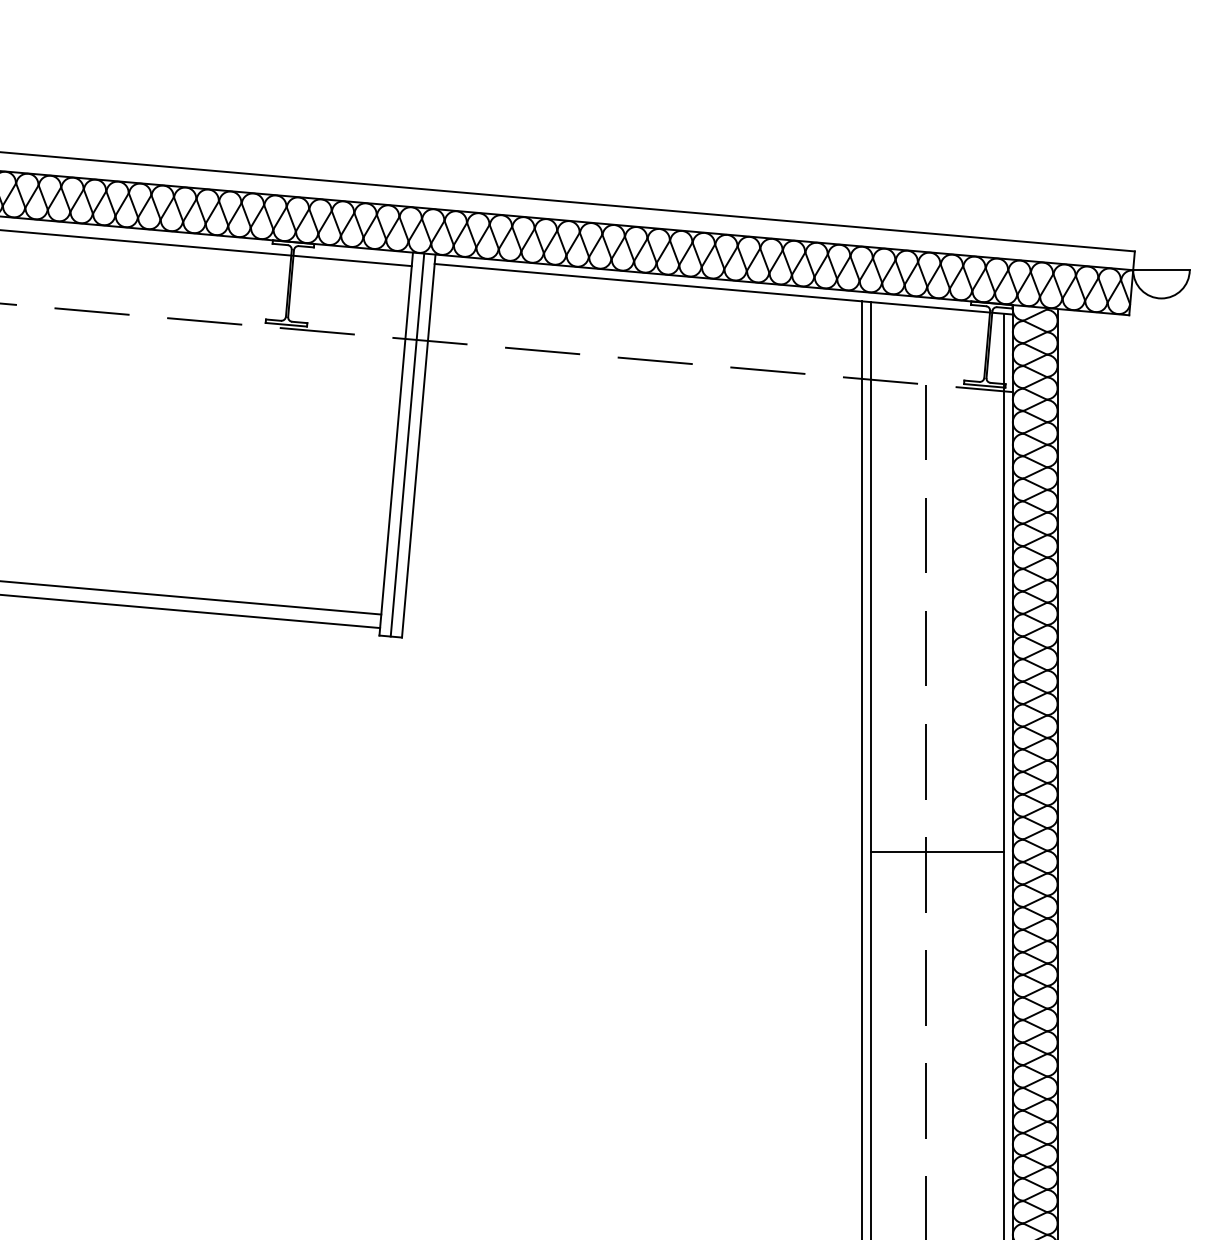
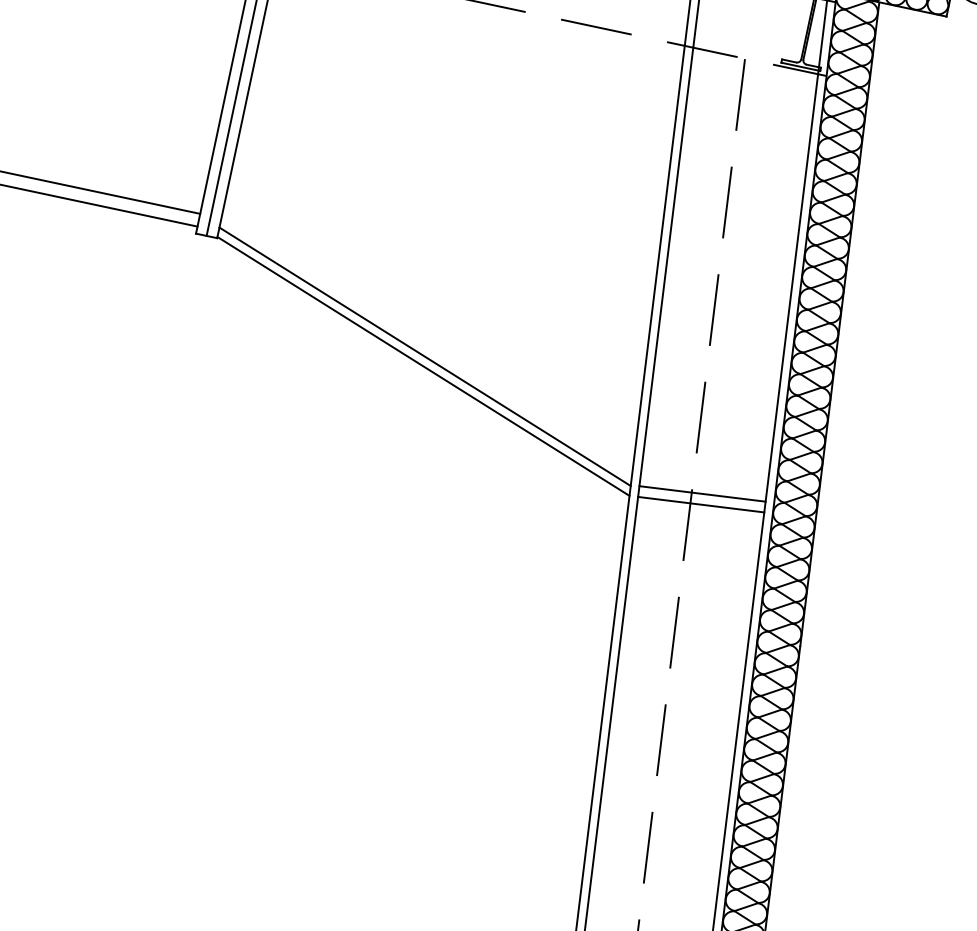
line: (631, 733) -> (424, 356), added
line: (631, 744) -> (423, 366), added
line: (936, 840) -> (701, 493), added

